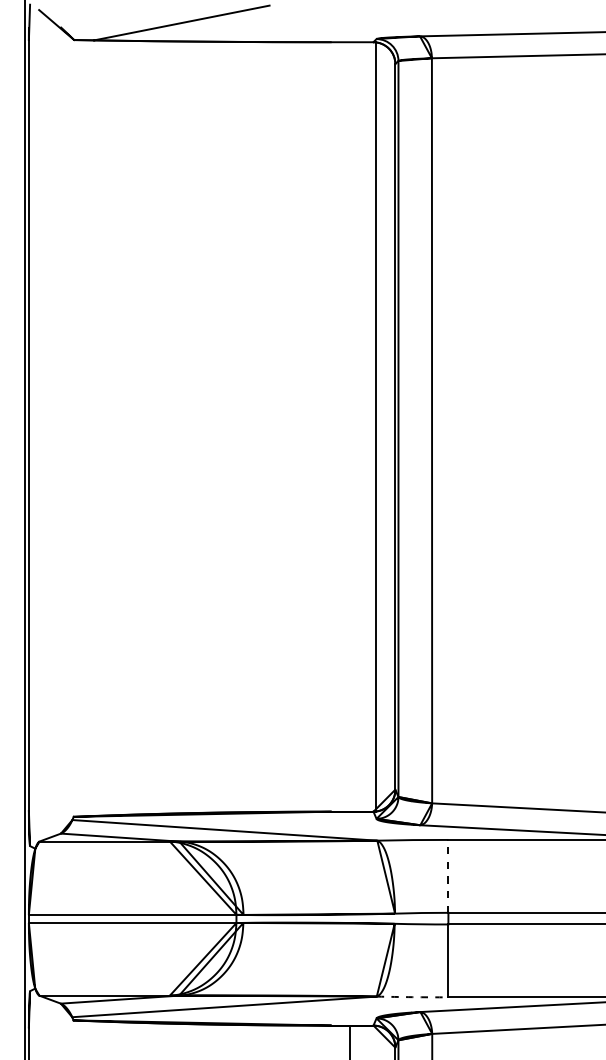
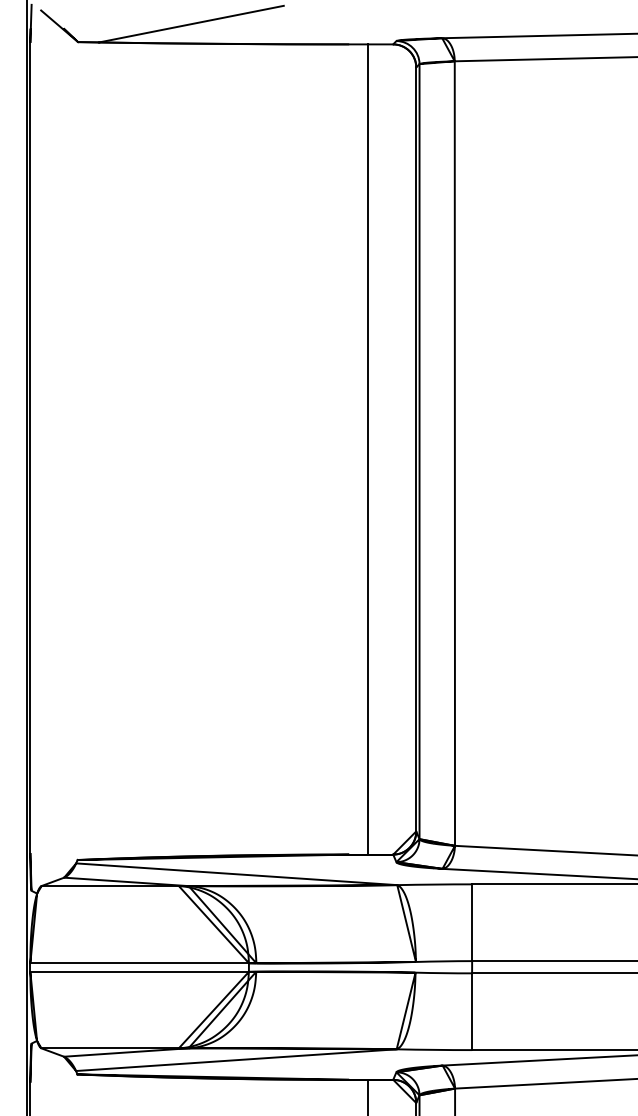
line: (376, 426) -> (368, 449), moved
line: (448, 876) -> (472, 922), dashed -> solid
arc: (412, 996) -> (434, 1049), dashed -> solid

